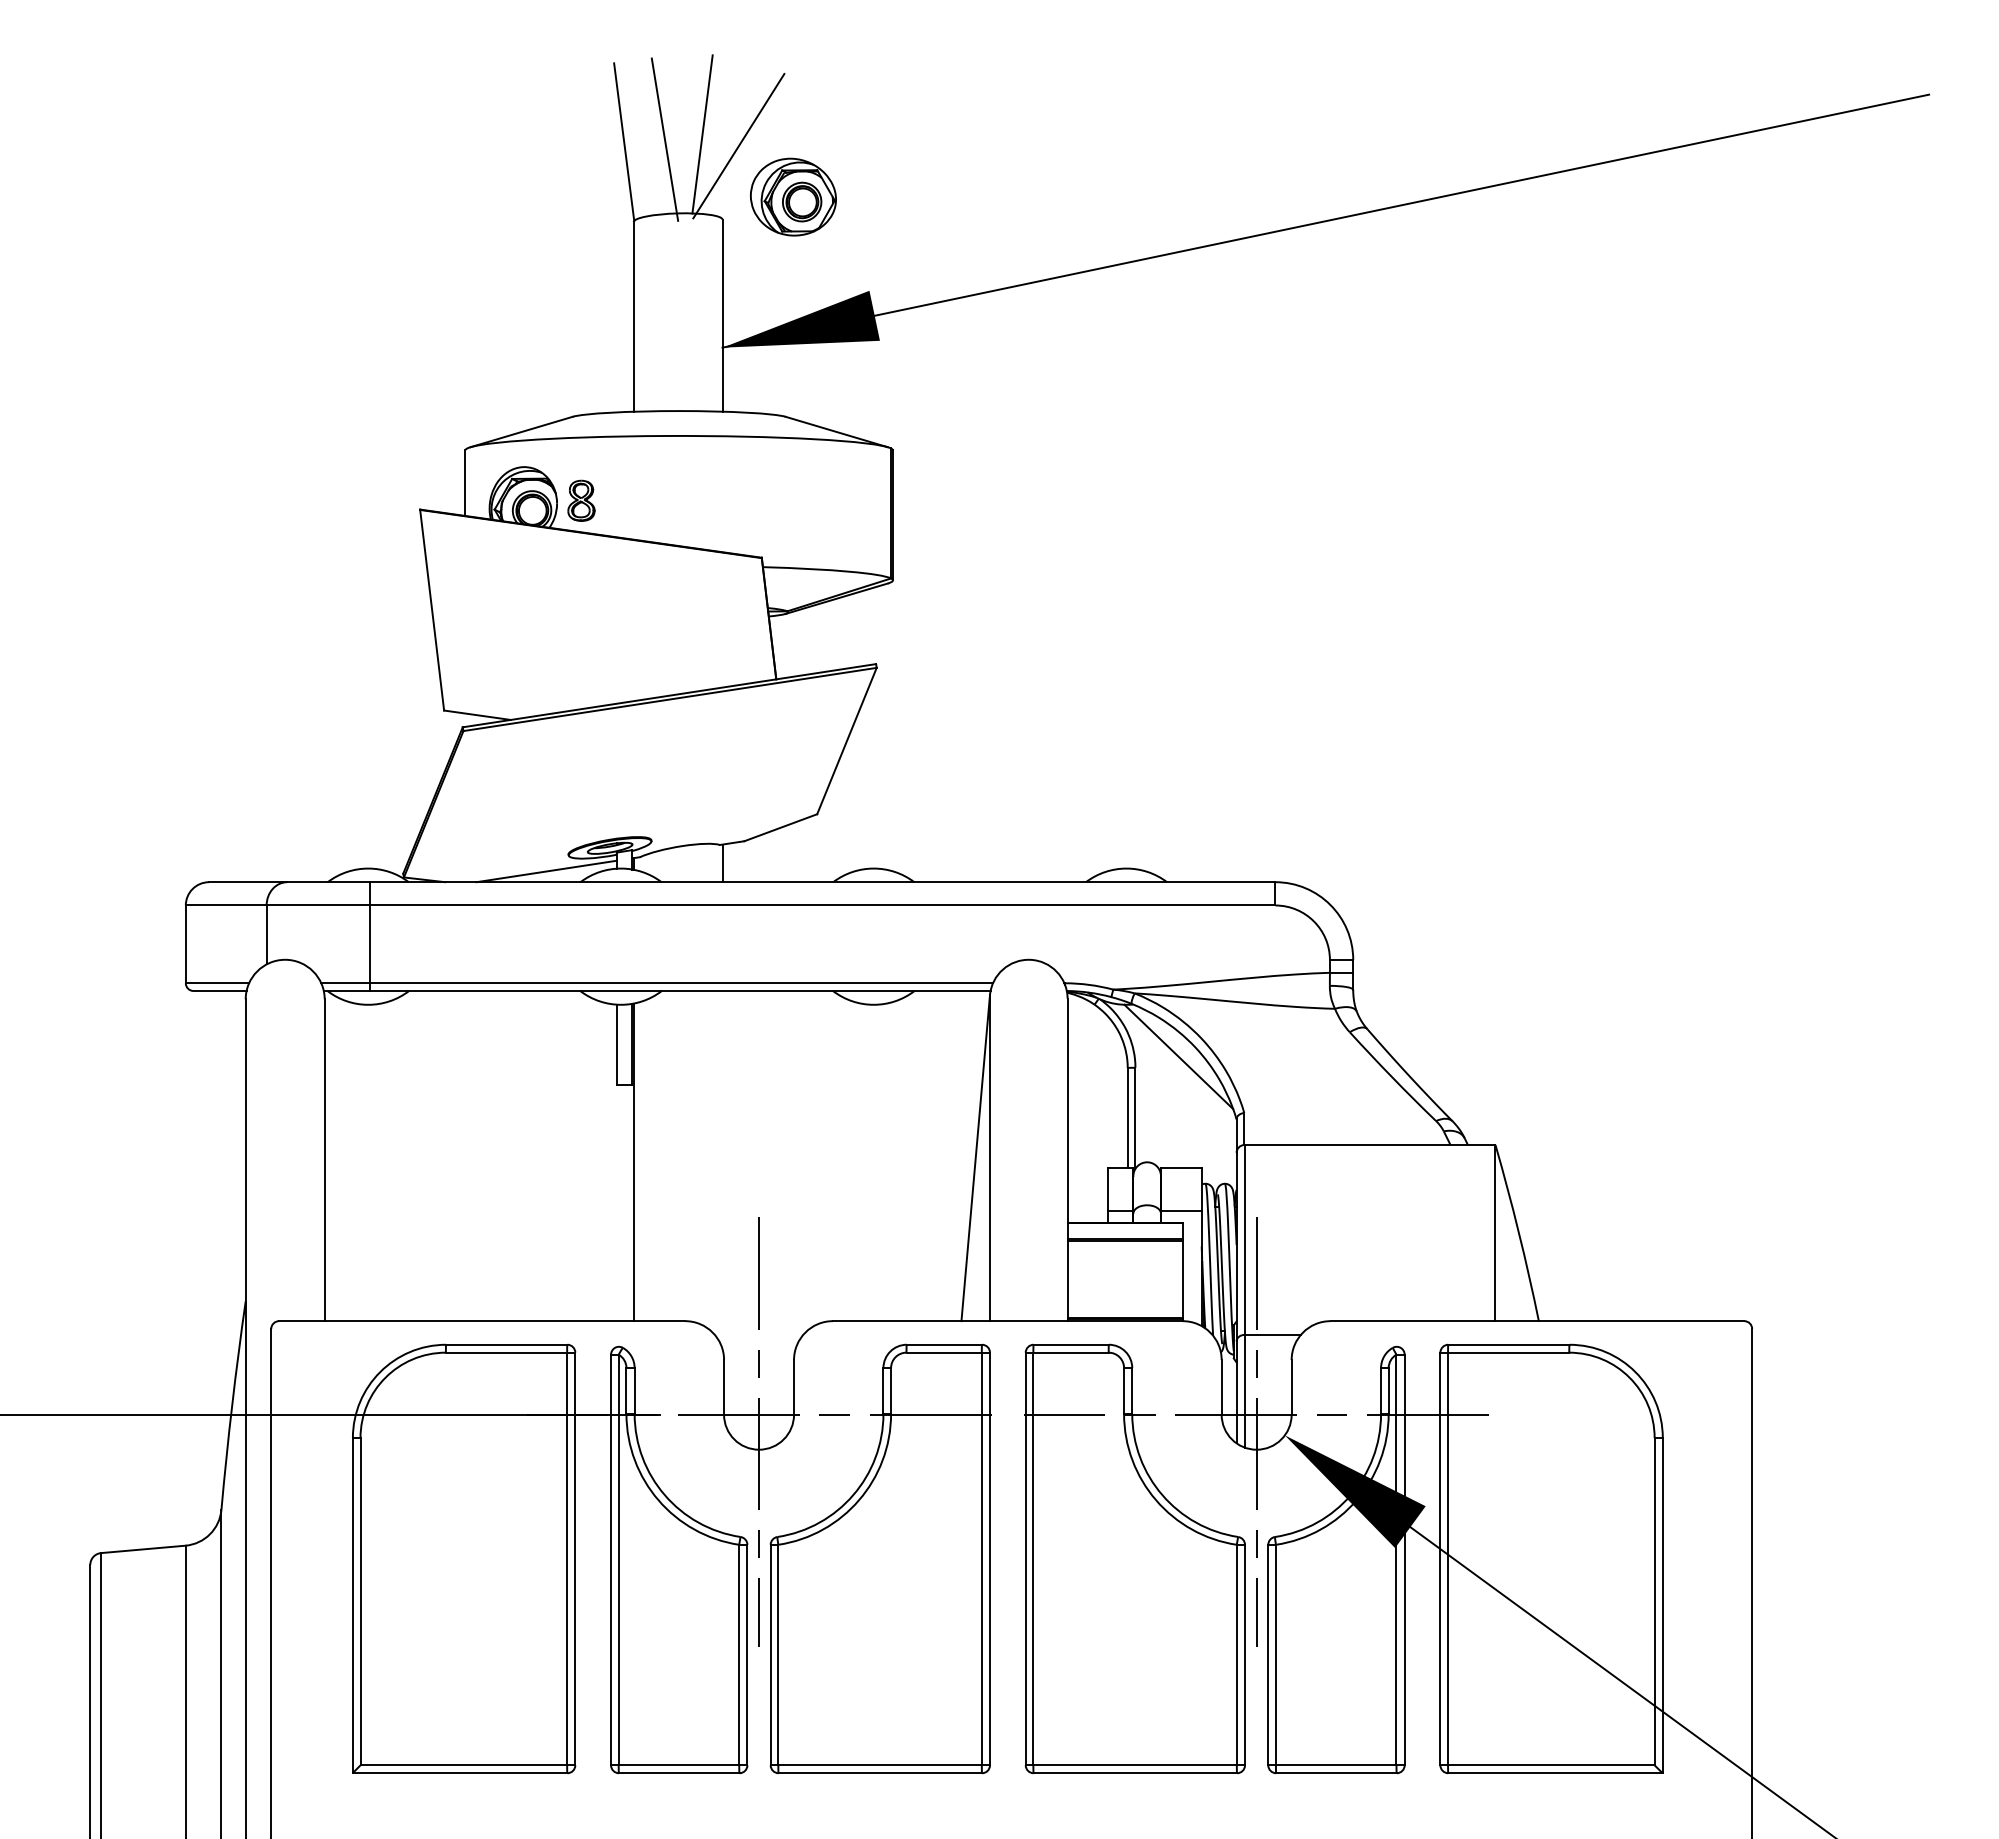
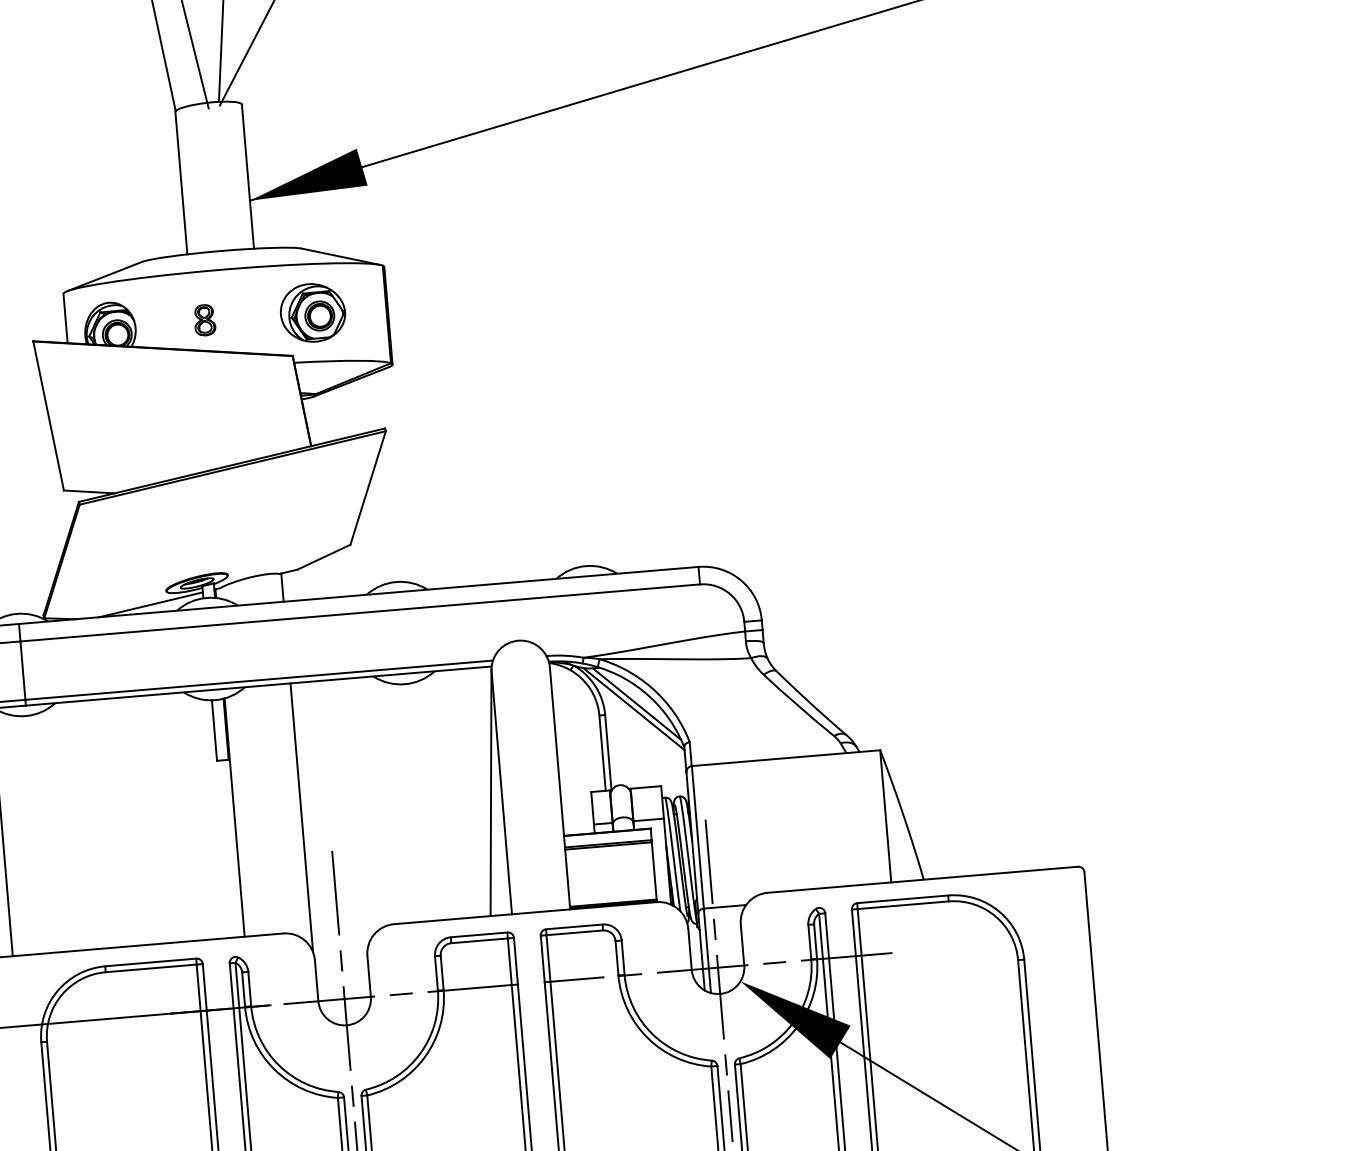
part: (793, 196) -> (312, 312), moved
part: (581, 500) -> (204, 319), moved
line: (1173, 1063) -> (633, 709), added
line: (722, 1169) -> (301, 817), added

